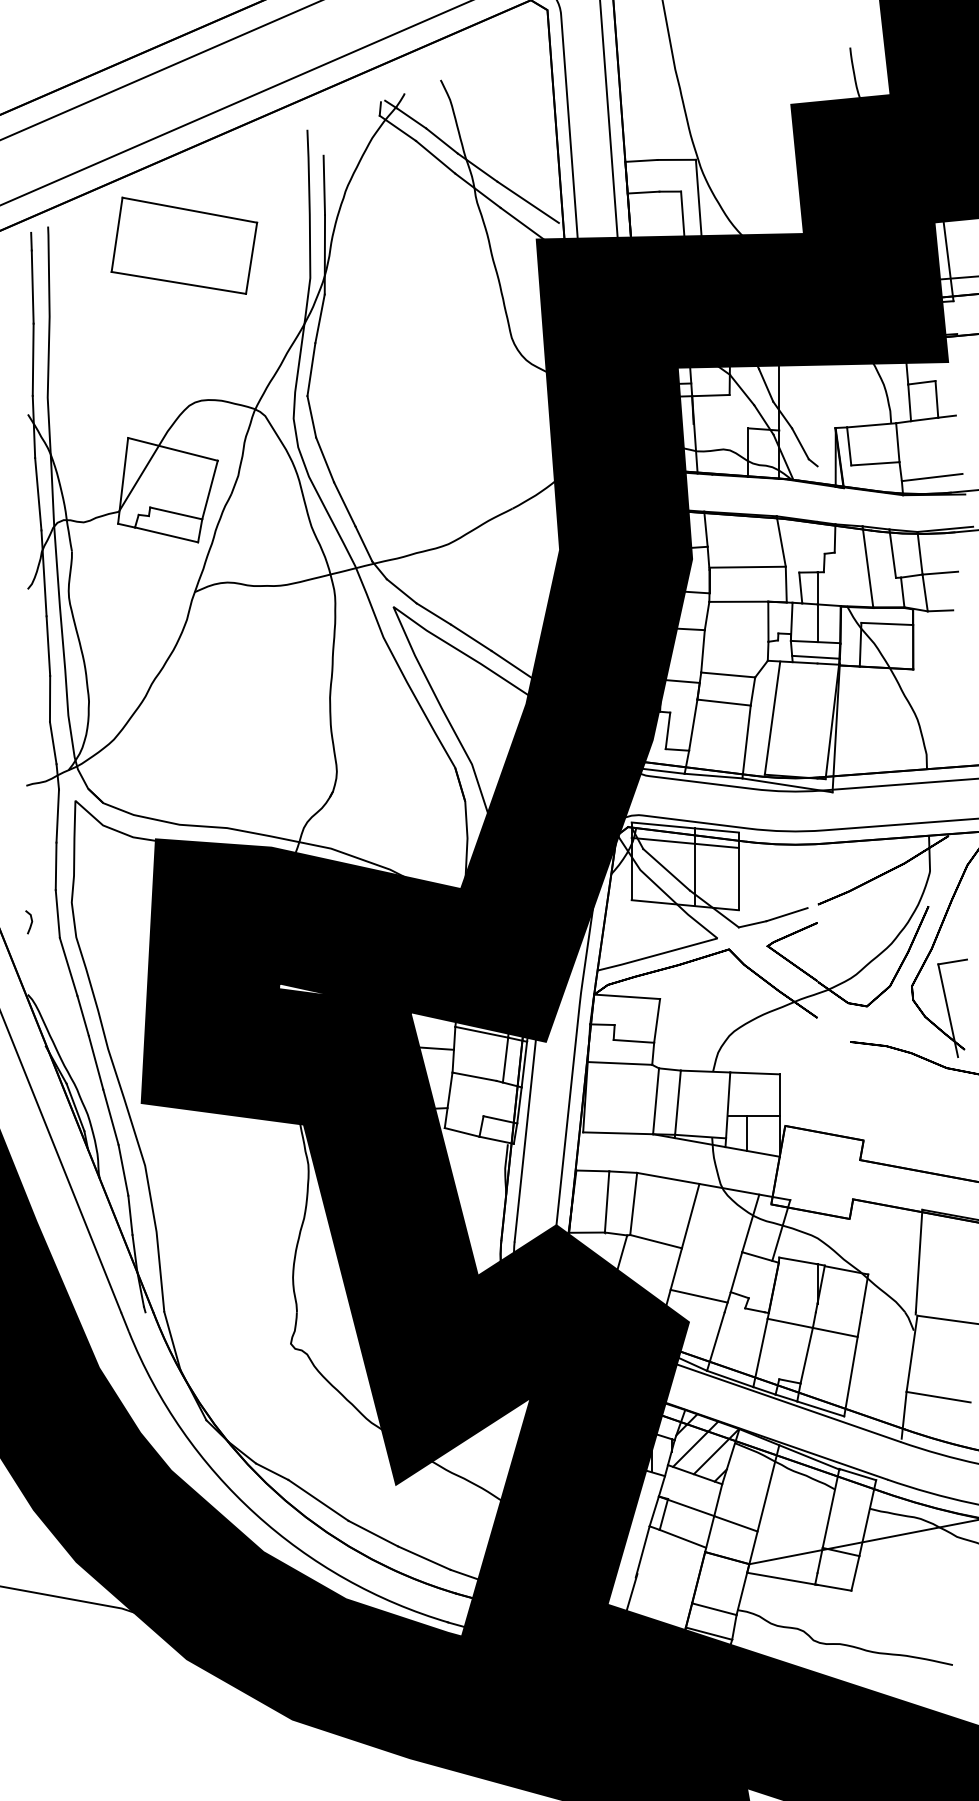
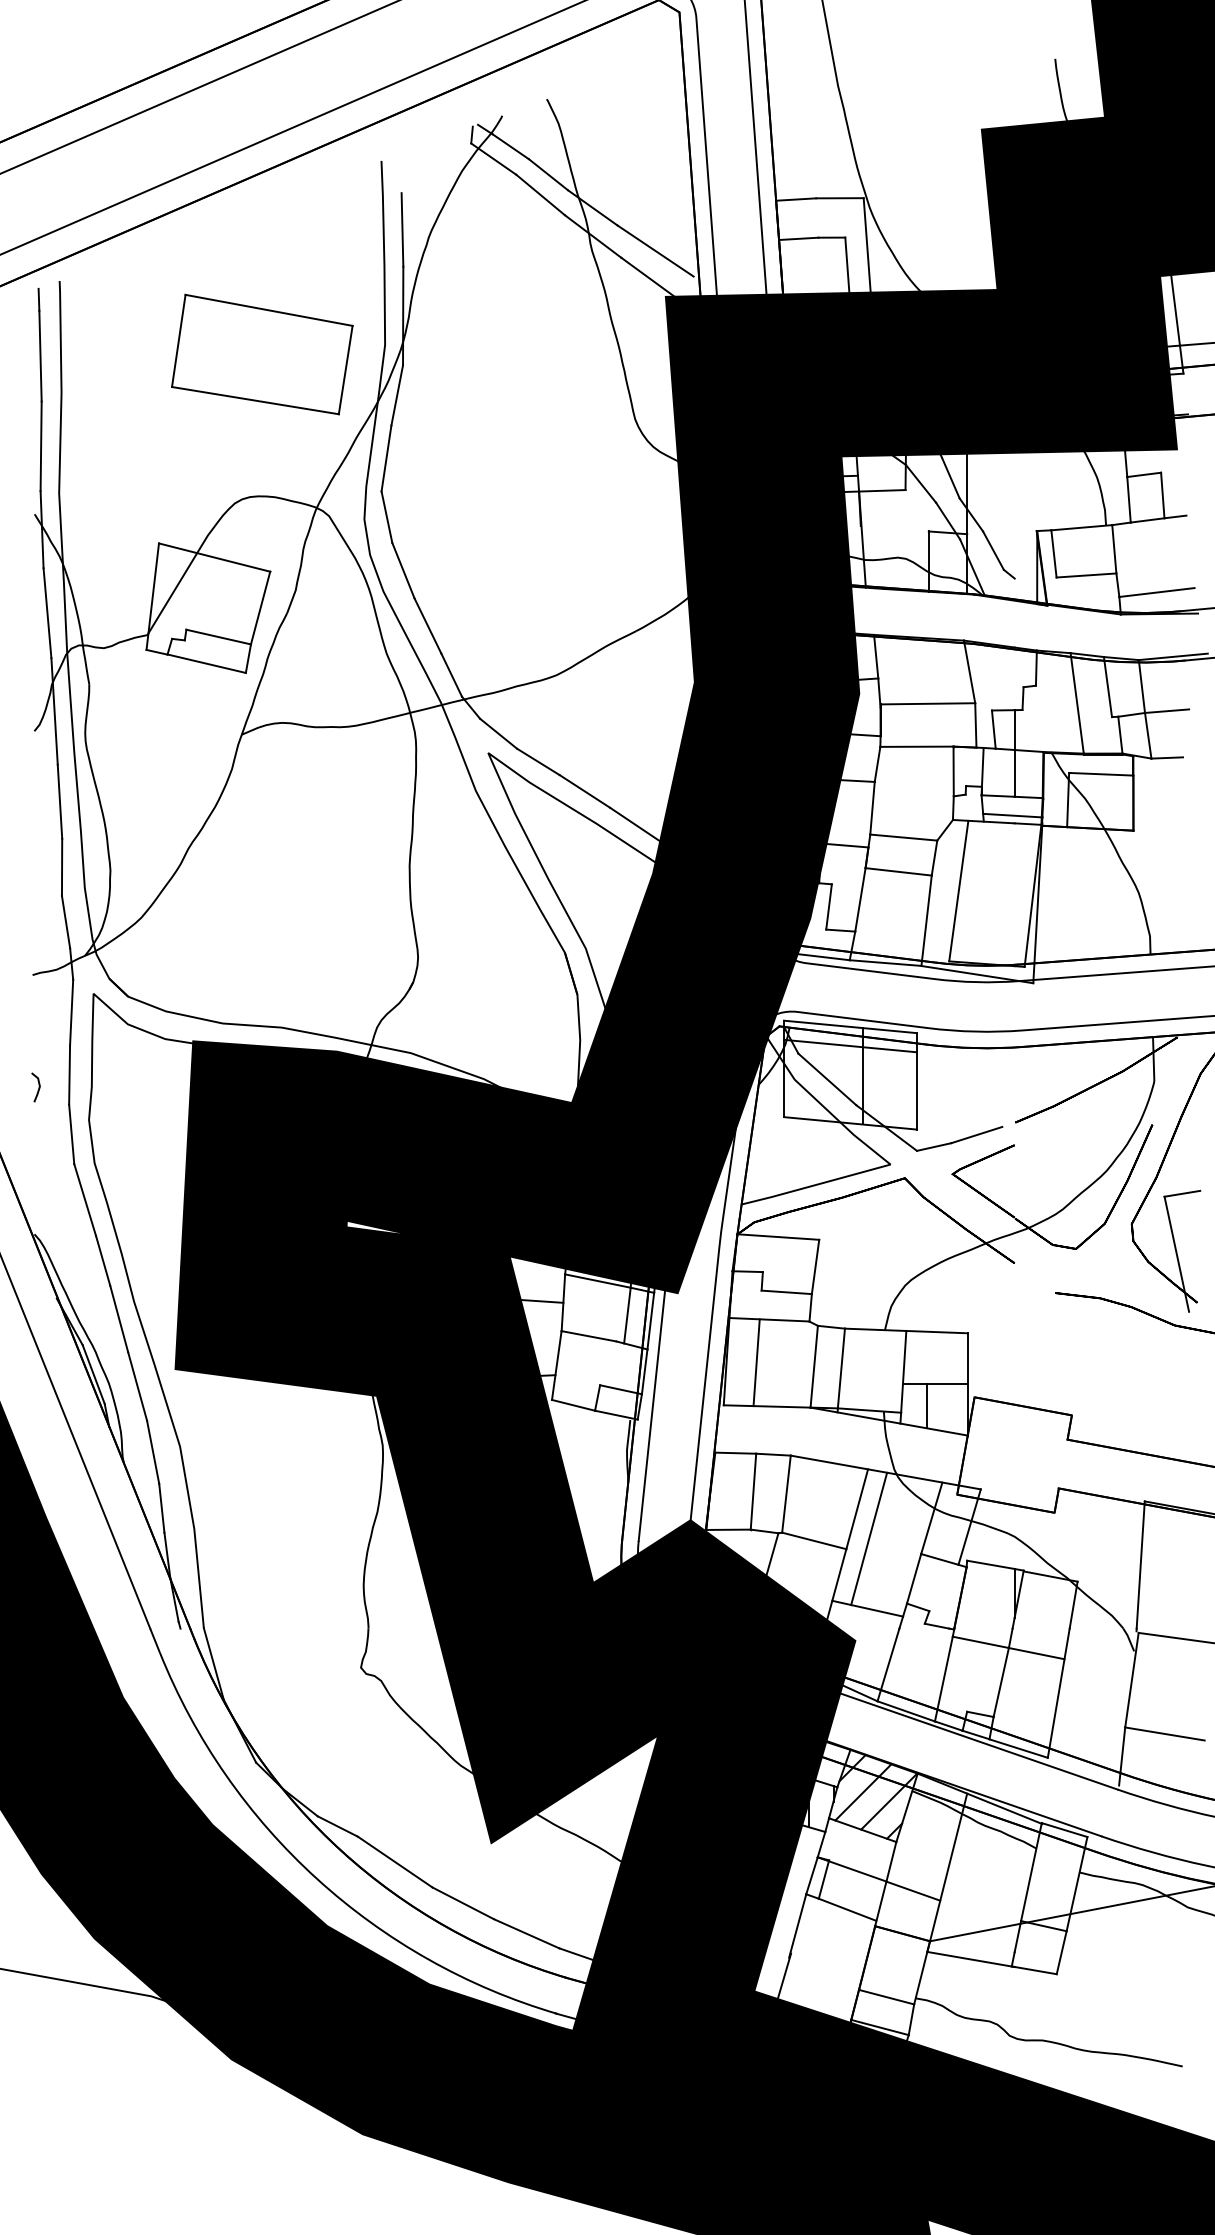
part: (184, 245) -> (262, 354), moved
line: (30, 923) -> (37, 1088), moved
line: (609, 1098) -> (756, 1363), added
line: (699, 1239) -> (868, 1538), added

